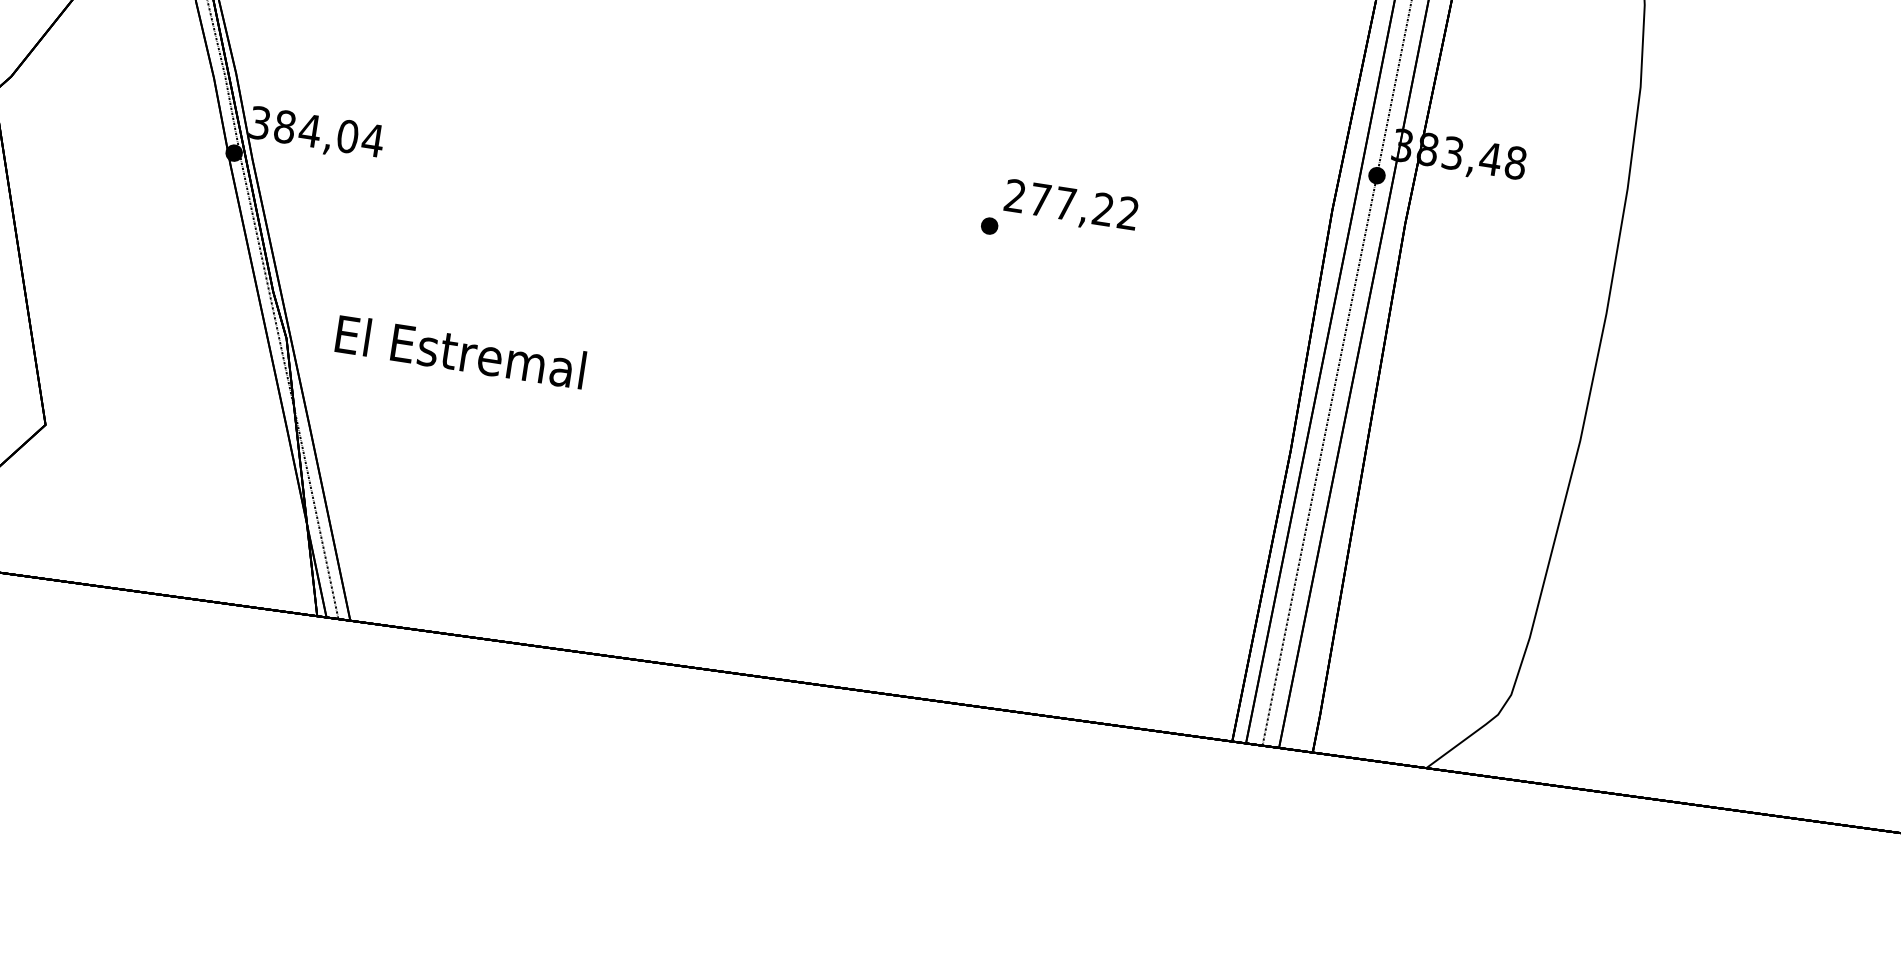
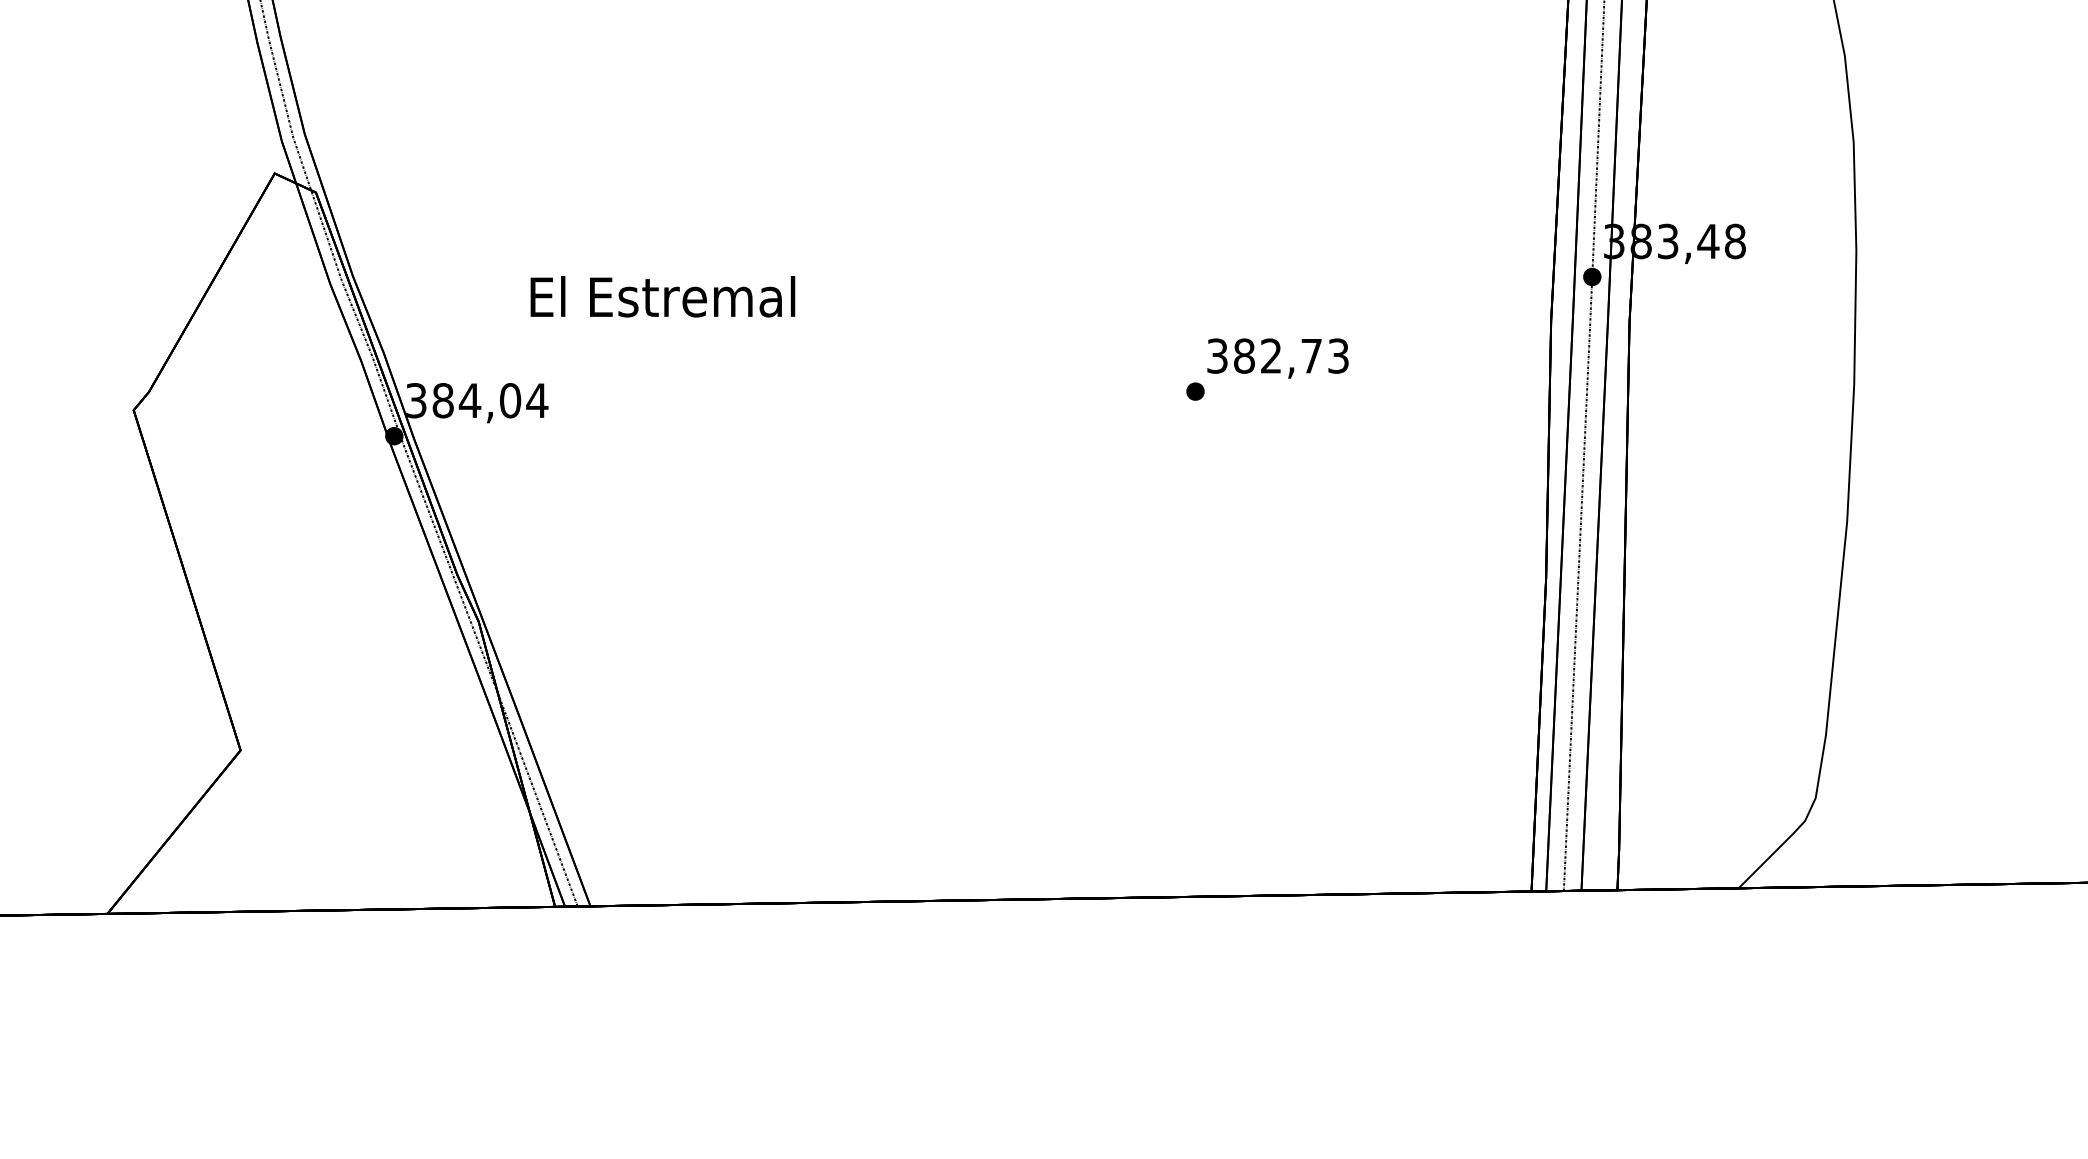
text: (1071, 204) -> (1277, 355), 277,22 -> 382,73
text: (460, 351) -> (662, 296), moved

